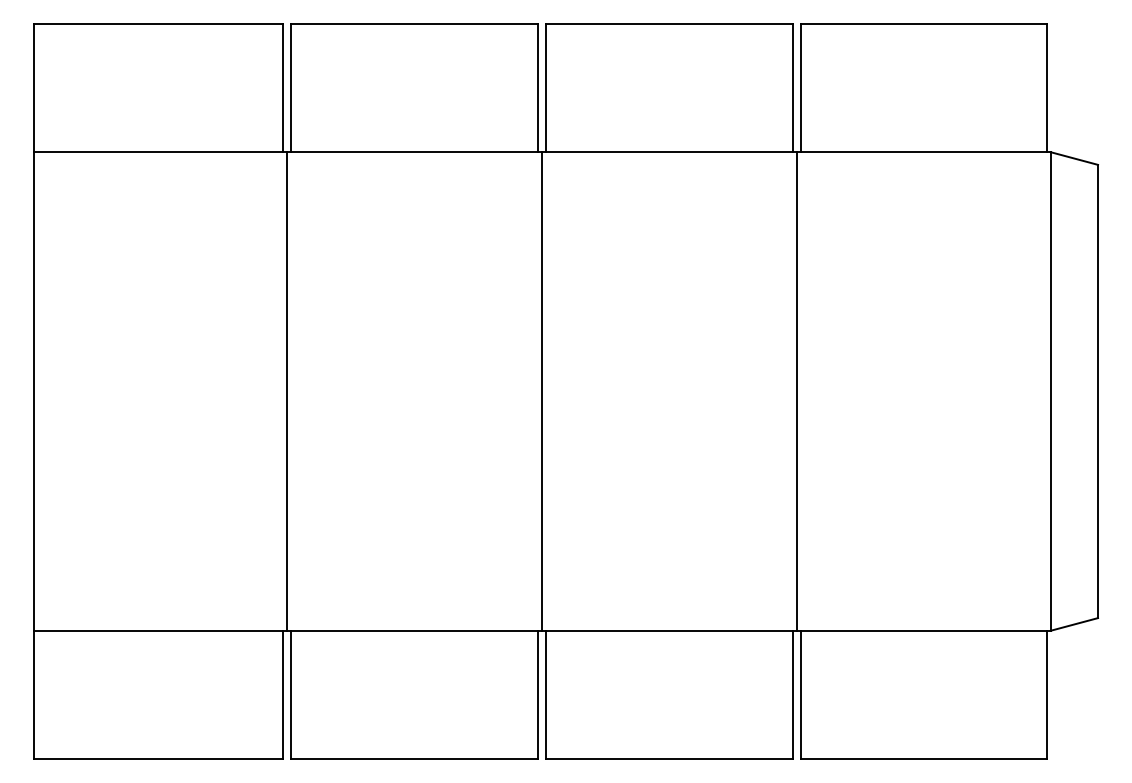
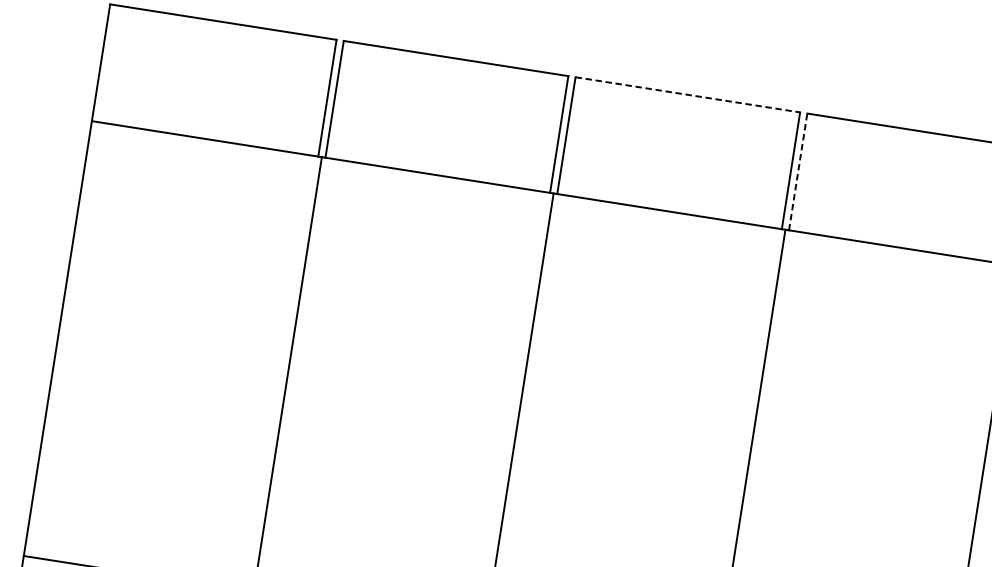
line: (669, 23) -> (687, 94), solid -> dashed
line: (801, 87) -> (798, 171), solid -> dashed

